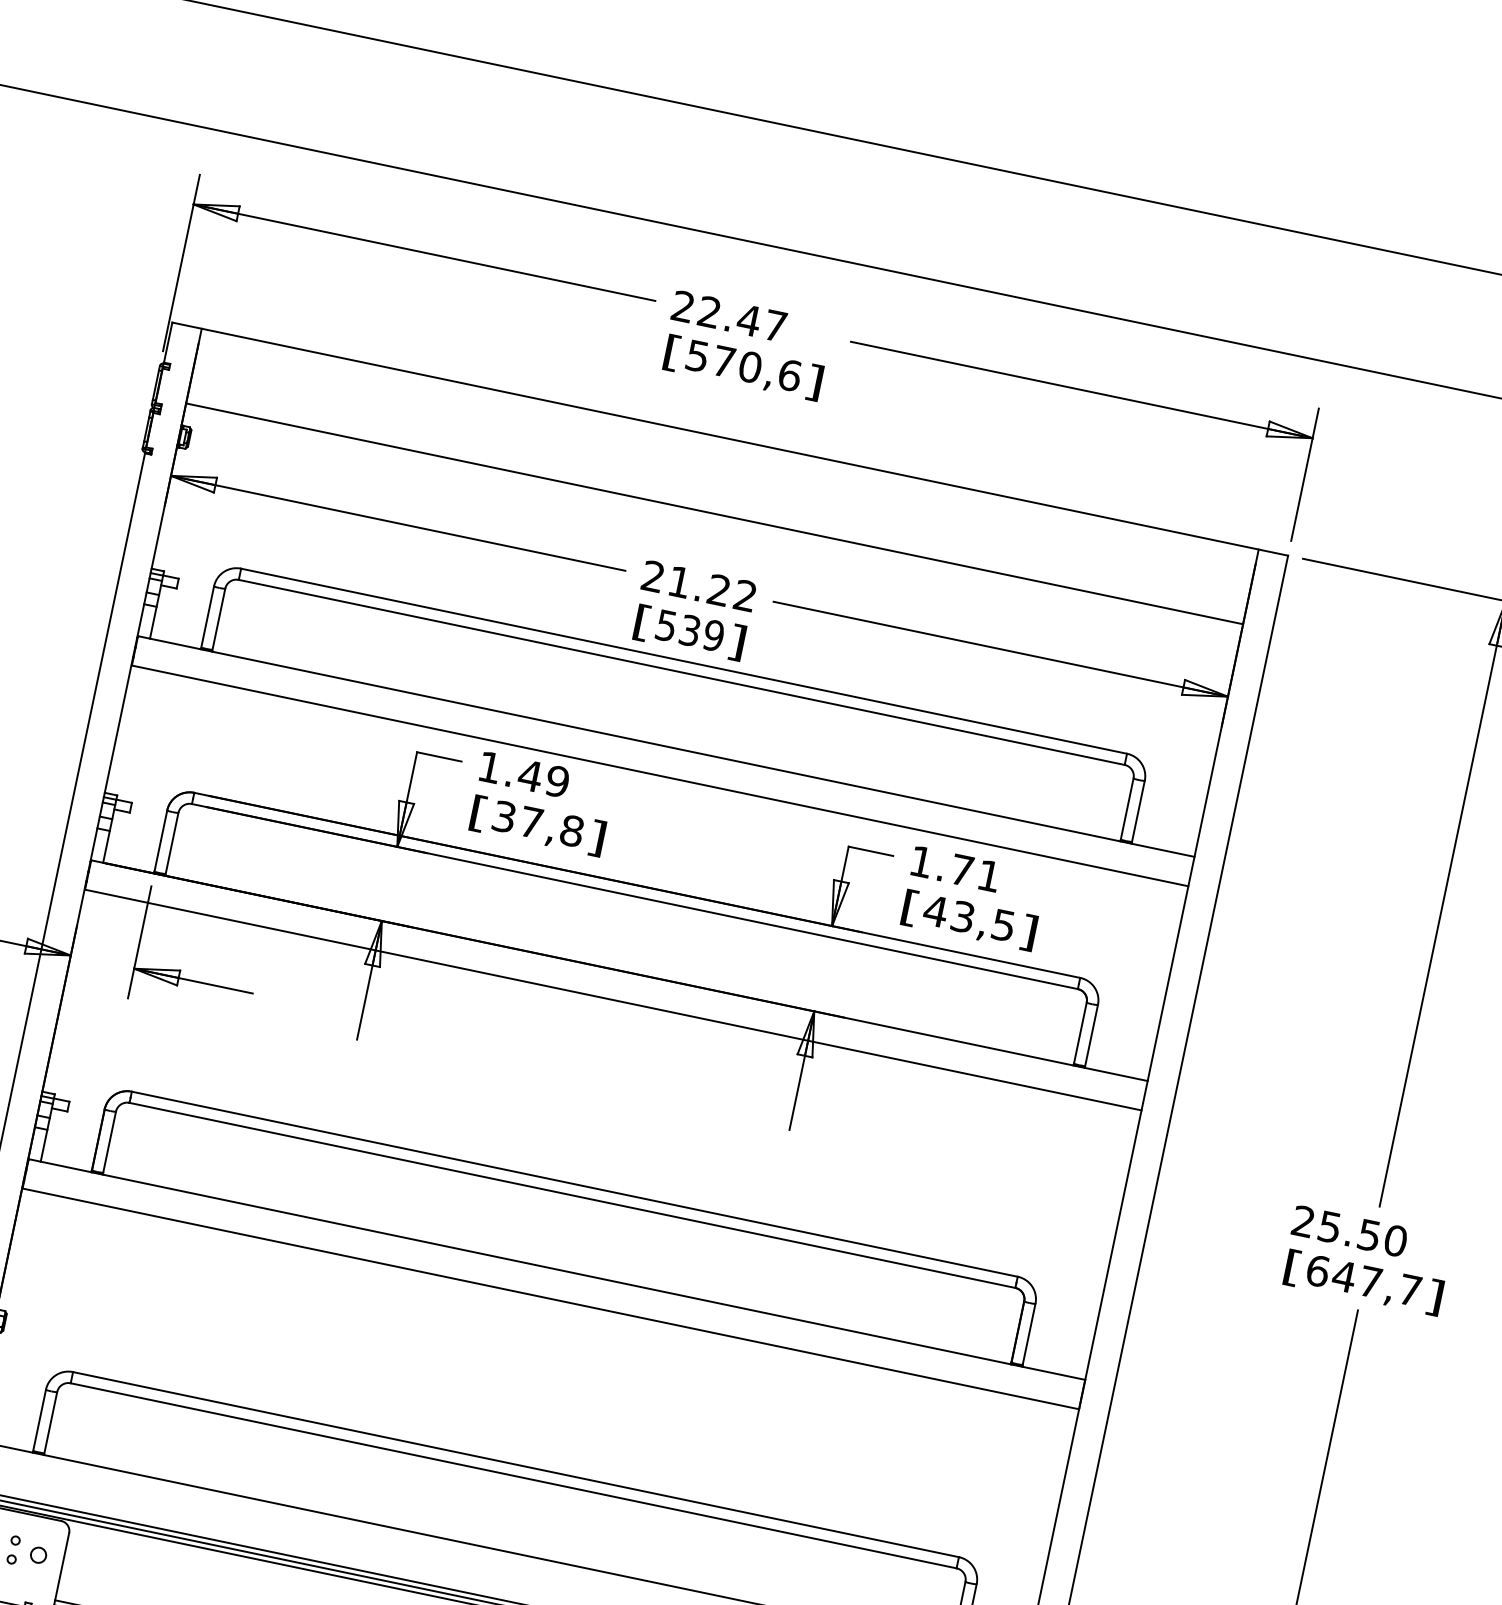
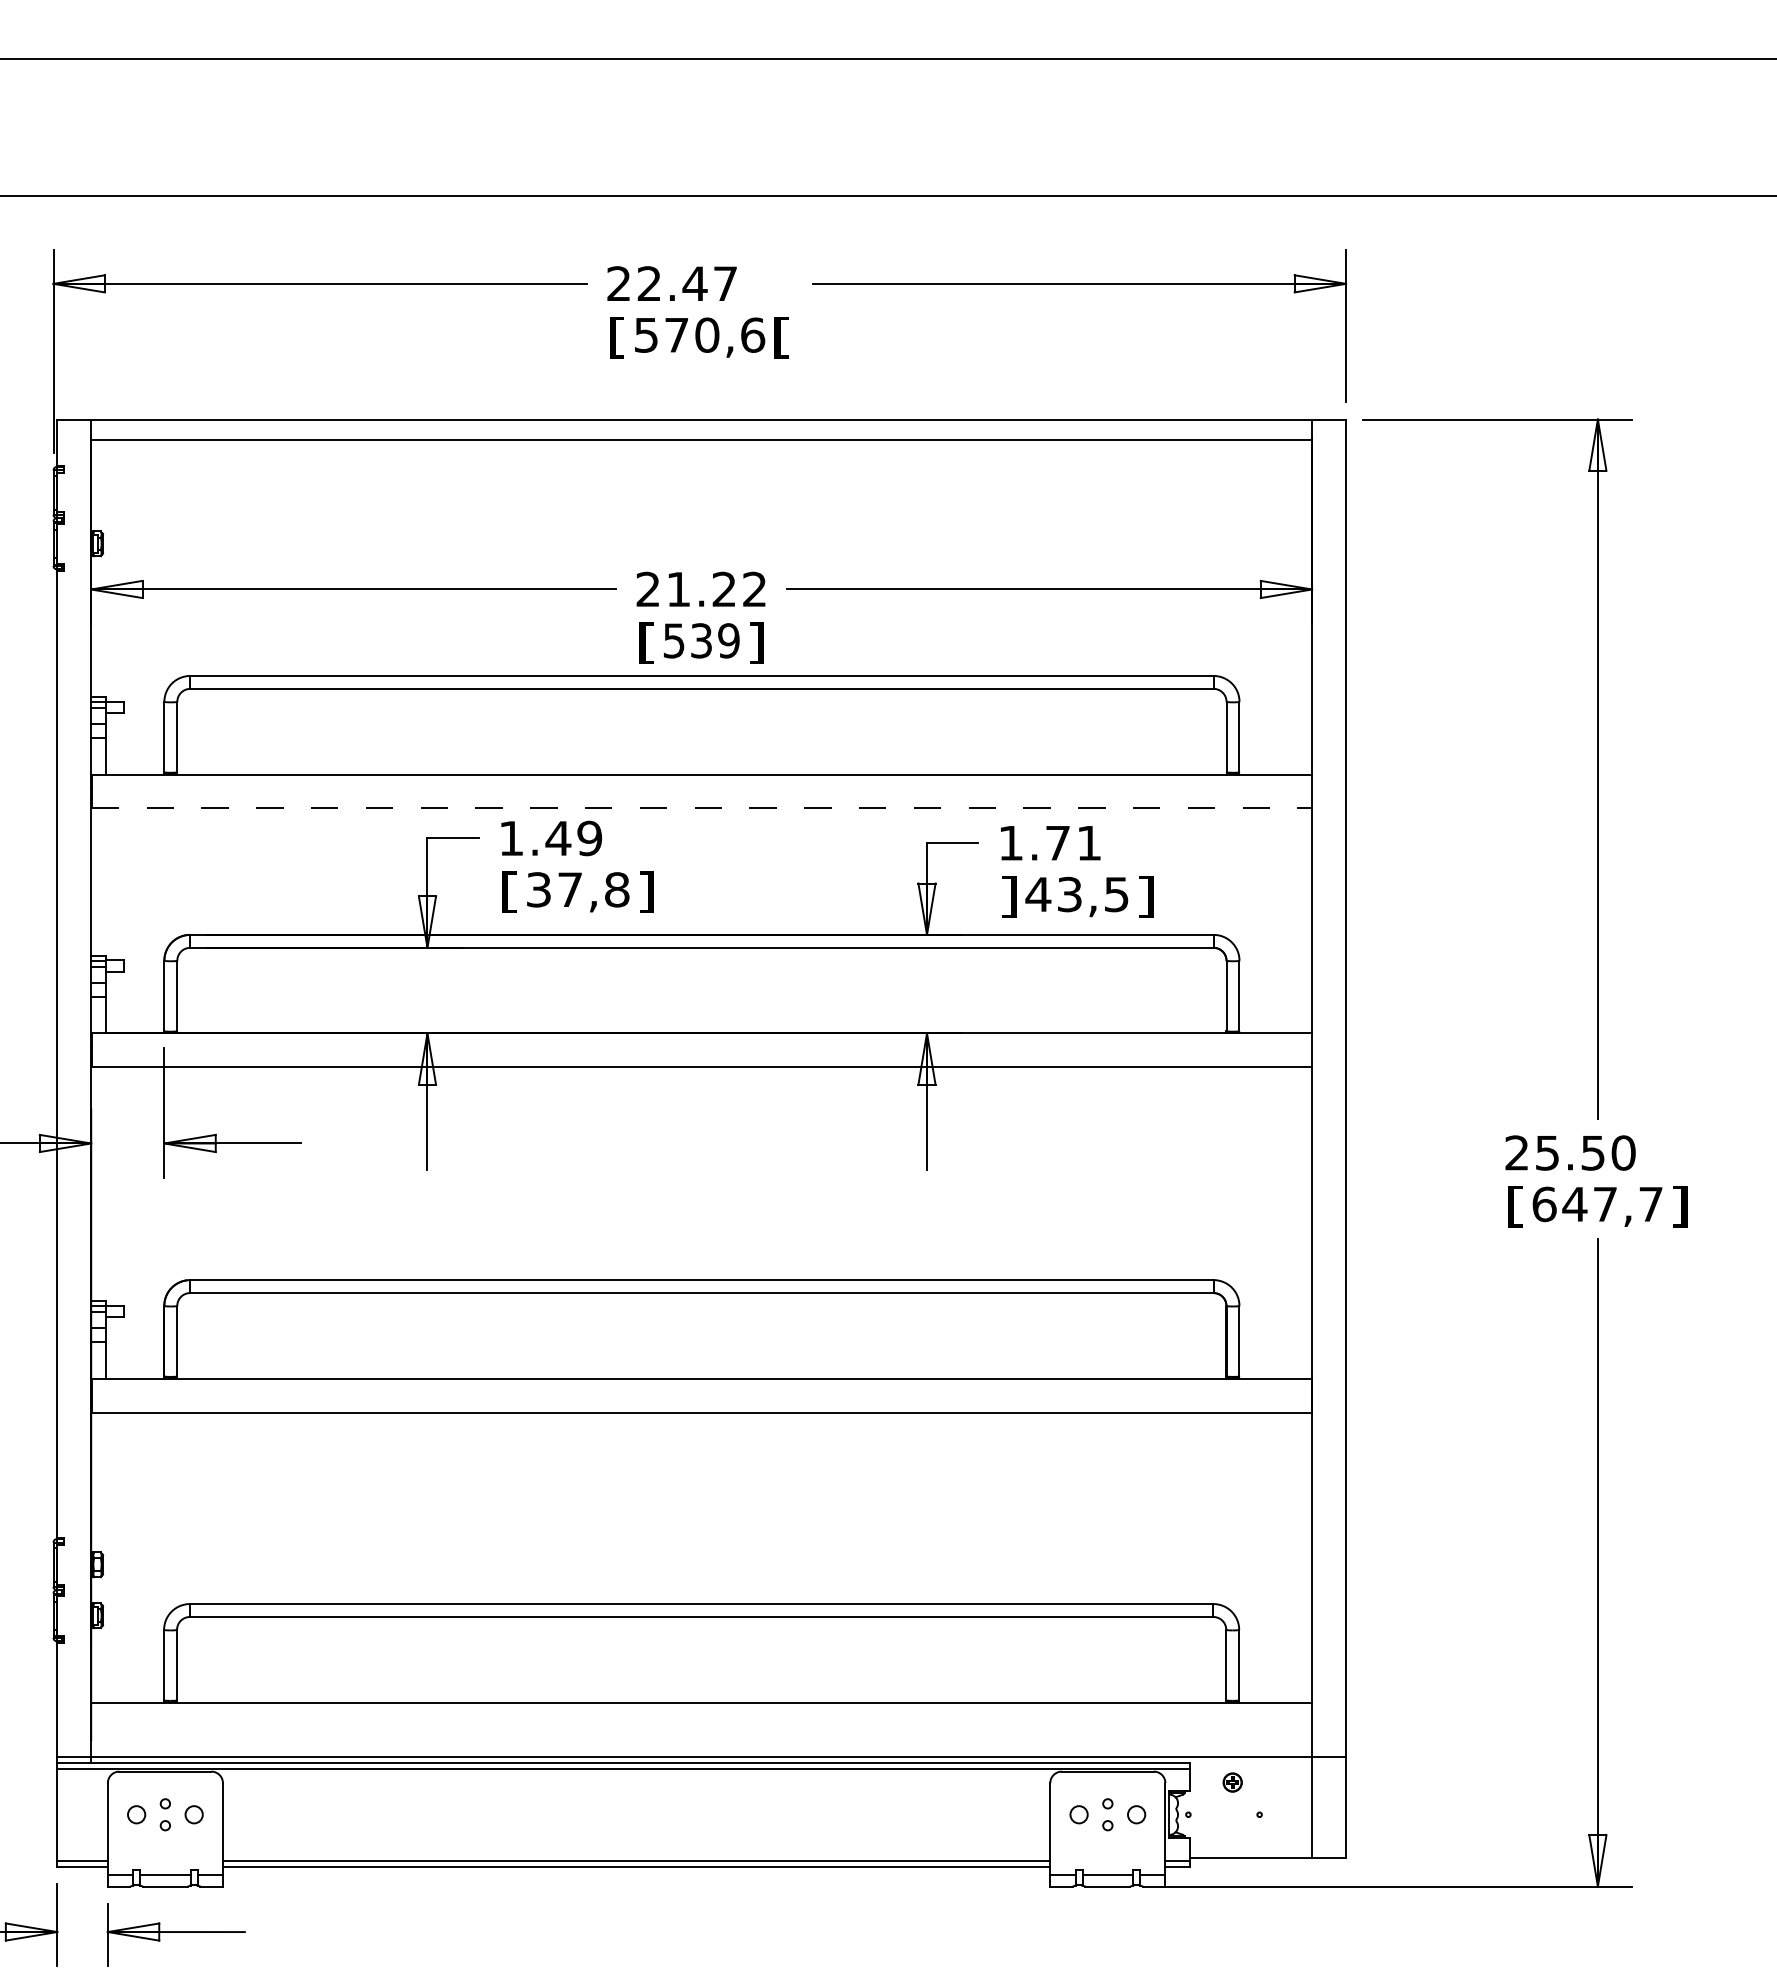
text: (814, 382) -> (781, 337), ] -> [
line: (714, 513) -> (701, 439), moved
line: (660, 776) -> (702, 808), solid -> dashed
text: (910, 907) -> (1009, 896), [ -> ]

